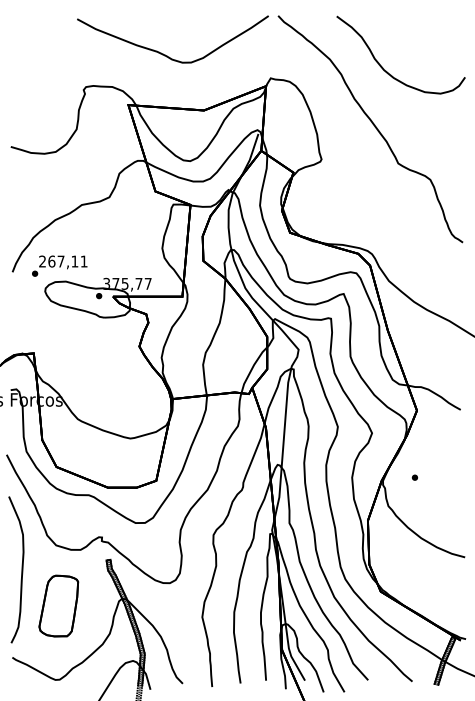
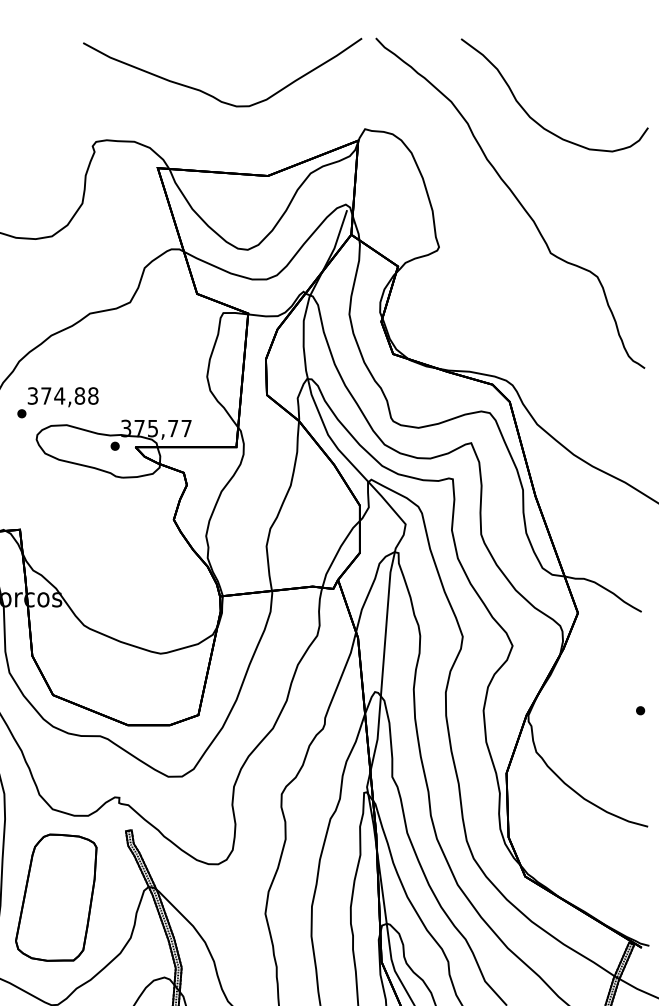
text: (63, 261) -> (63, 395), 267,11 -> 374,88
part: (414, 477) -> (639, 710), moved
part: (58, 605) -> (55, 896), size x1.43

